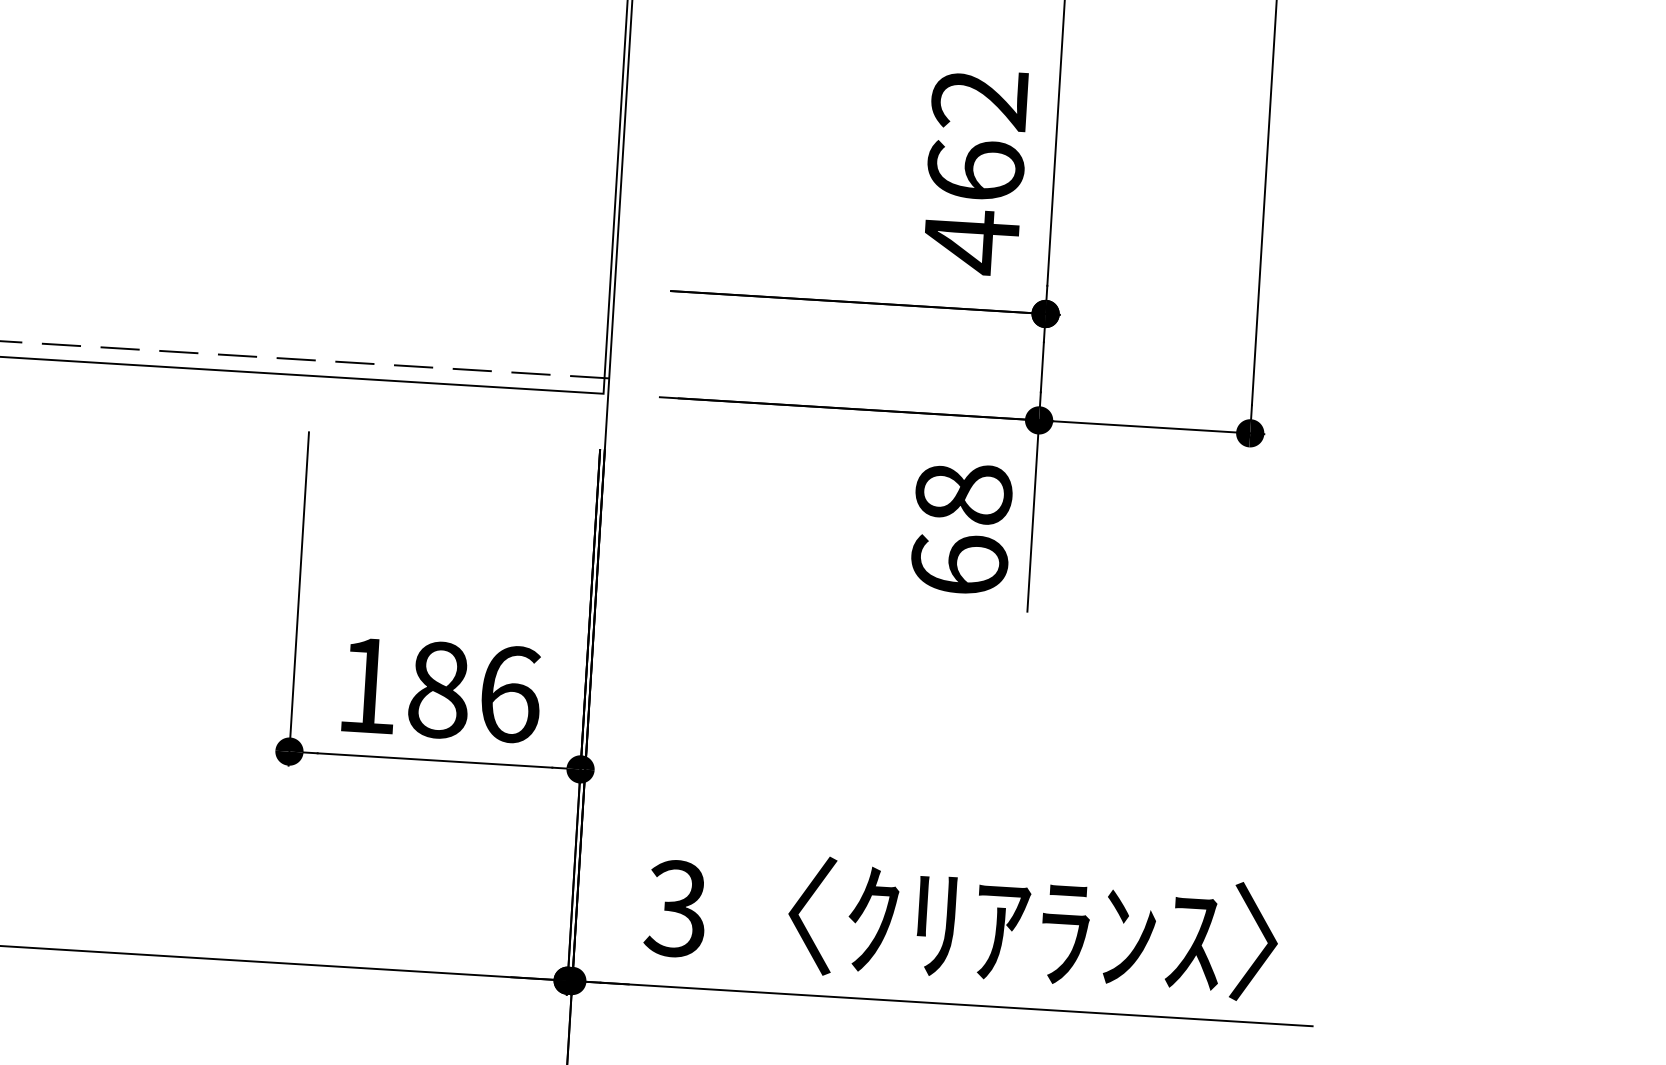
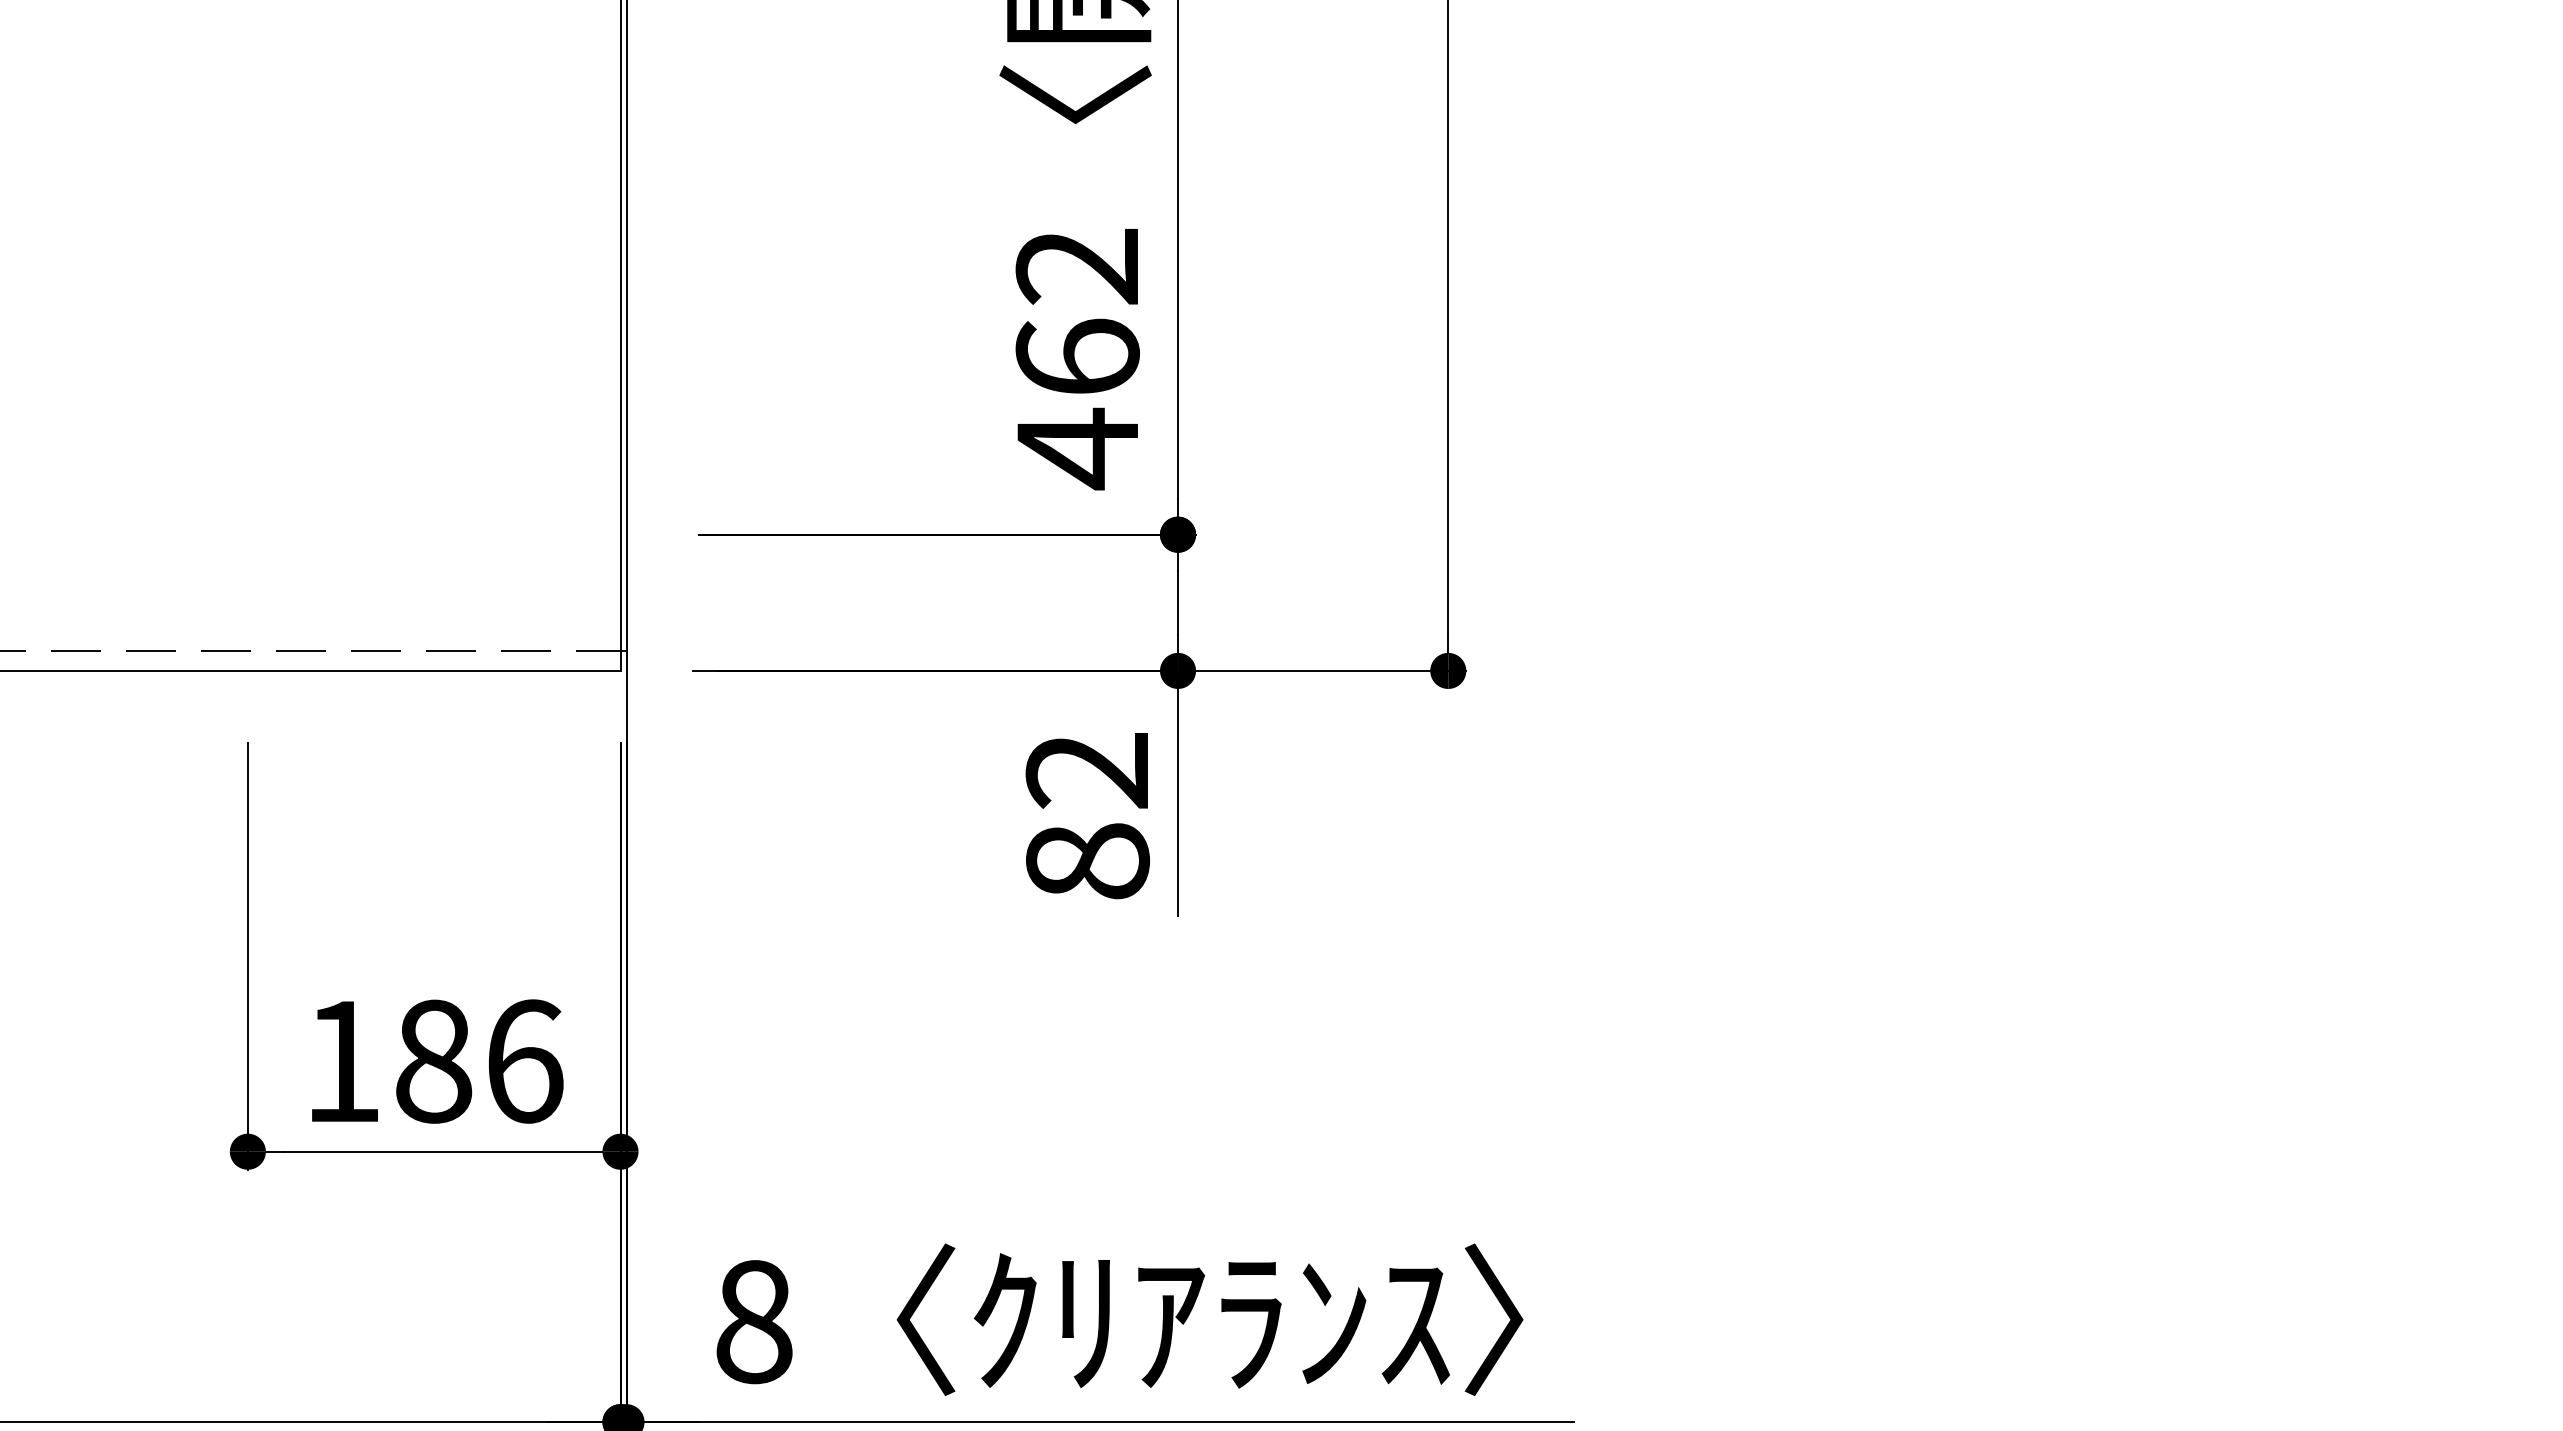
text: (961, 529) -> (1087, 815), 68 -> 82
text: (676, 908) -> (753, 1321), 3 -> 8

